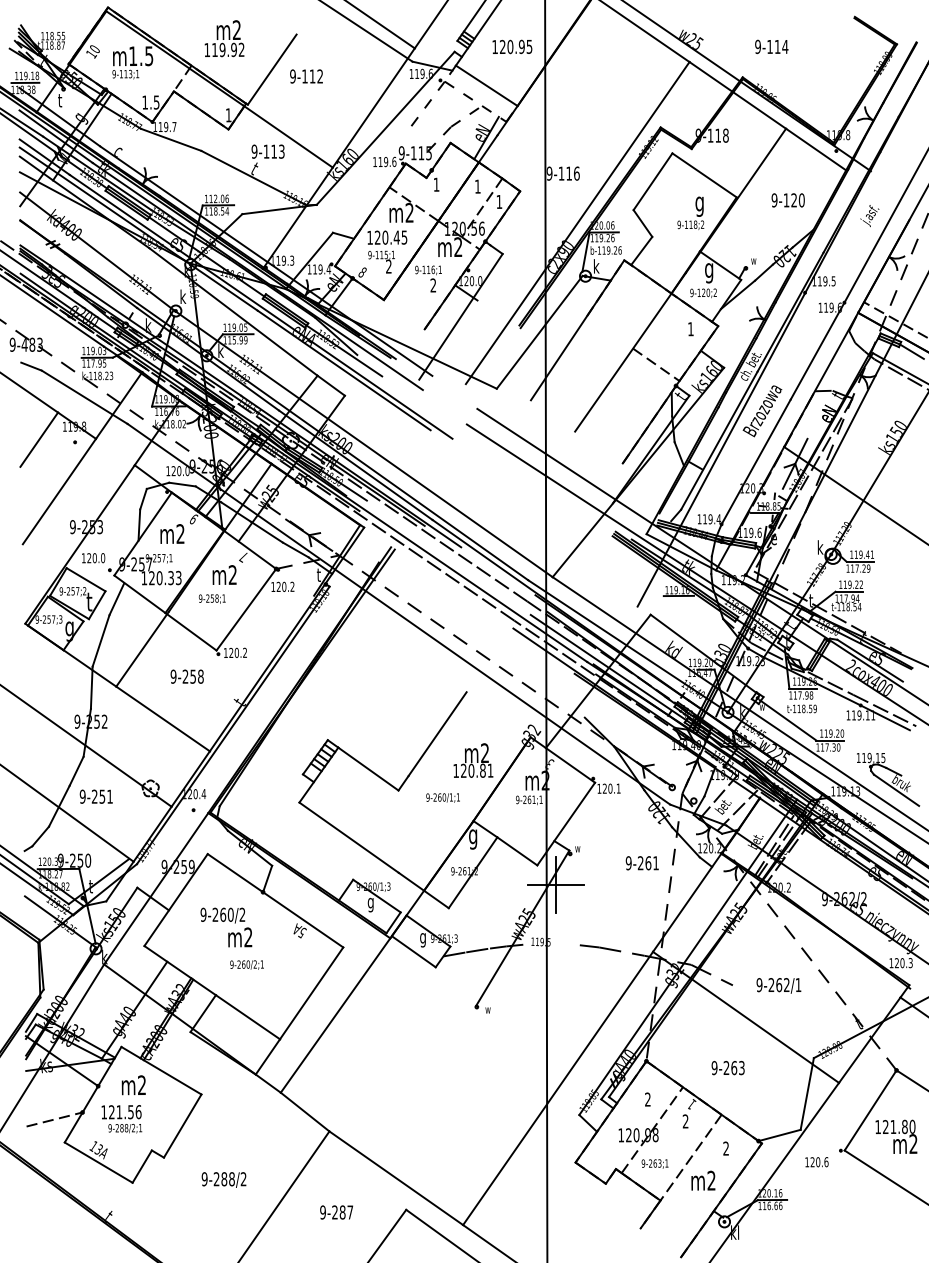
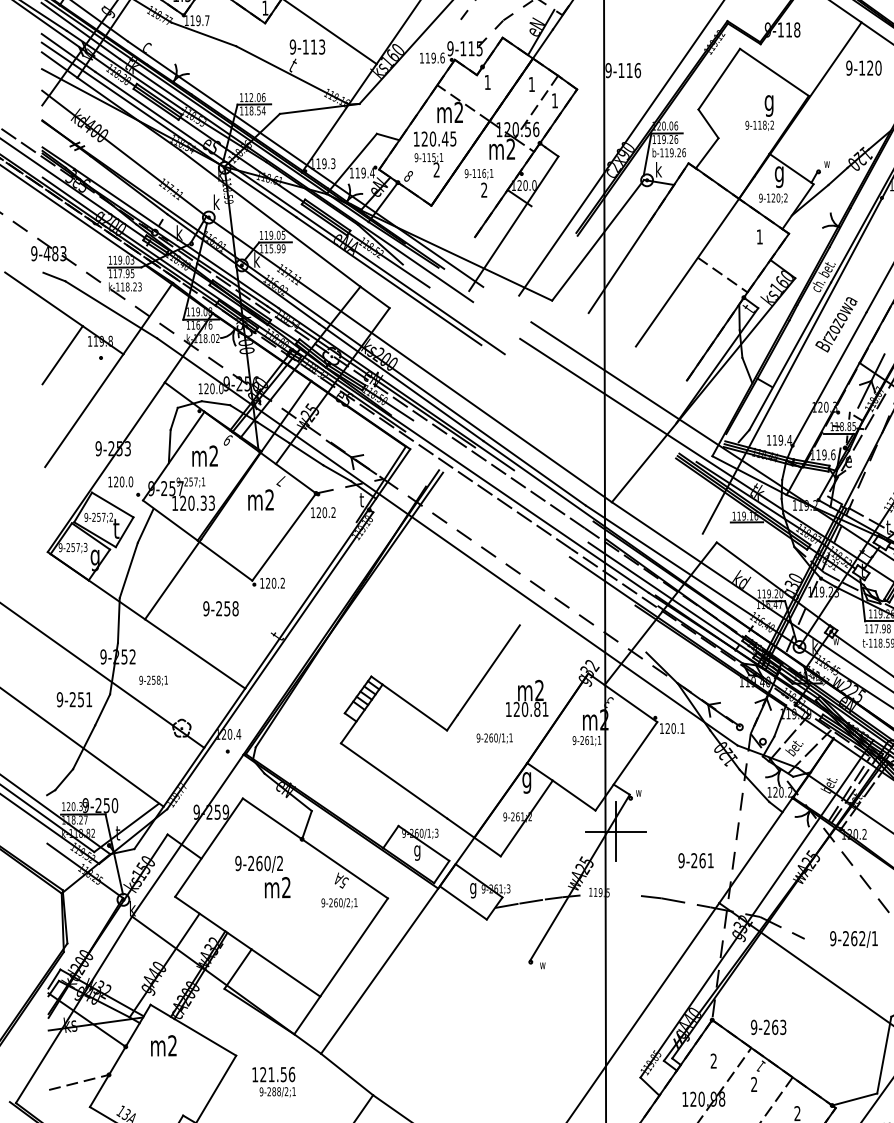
text: (787, 200) -> (863, 68), moved
text: (212, 598) -> (153, 680), moved
text: (95, 796) -> (73, 699), moved
text: (641, 863) -> (695, 860), moved
text: (246, 964) -> (338, 902), moved
text: (727, 1068) -> (767, 1027), moved
text: (121, 1119) -> (273, 1082), moved

